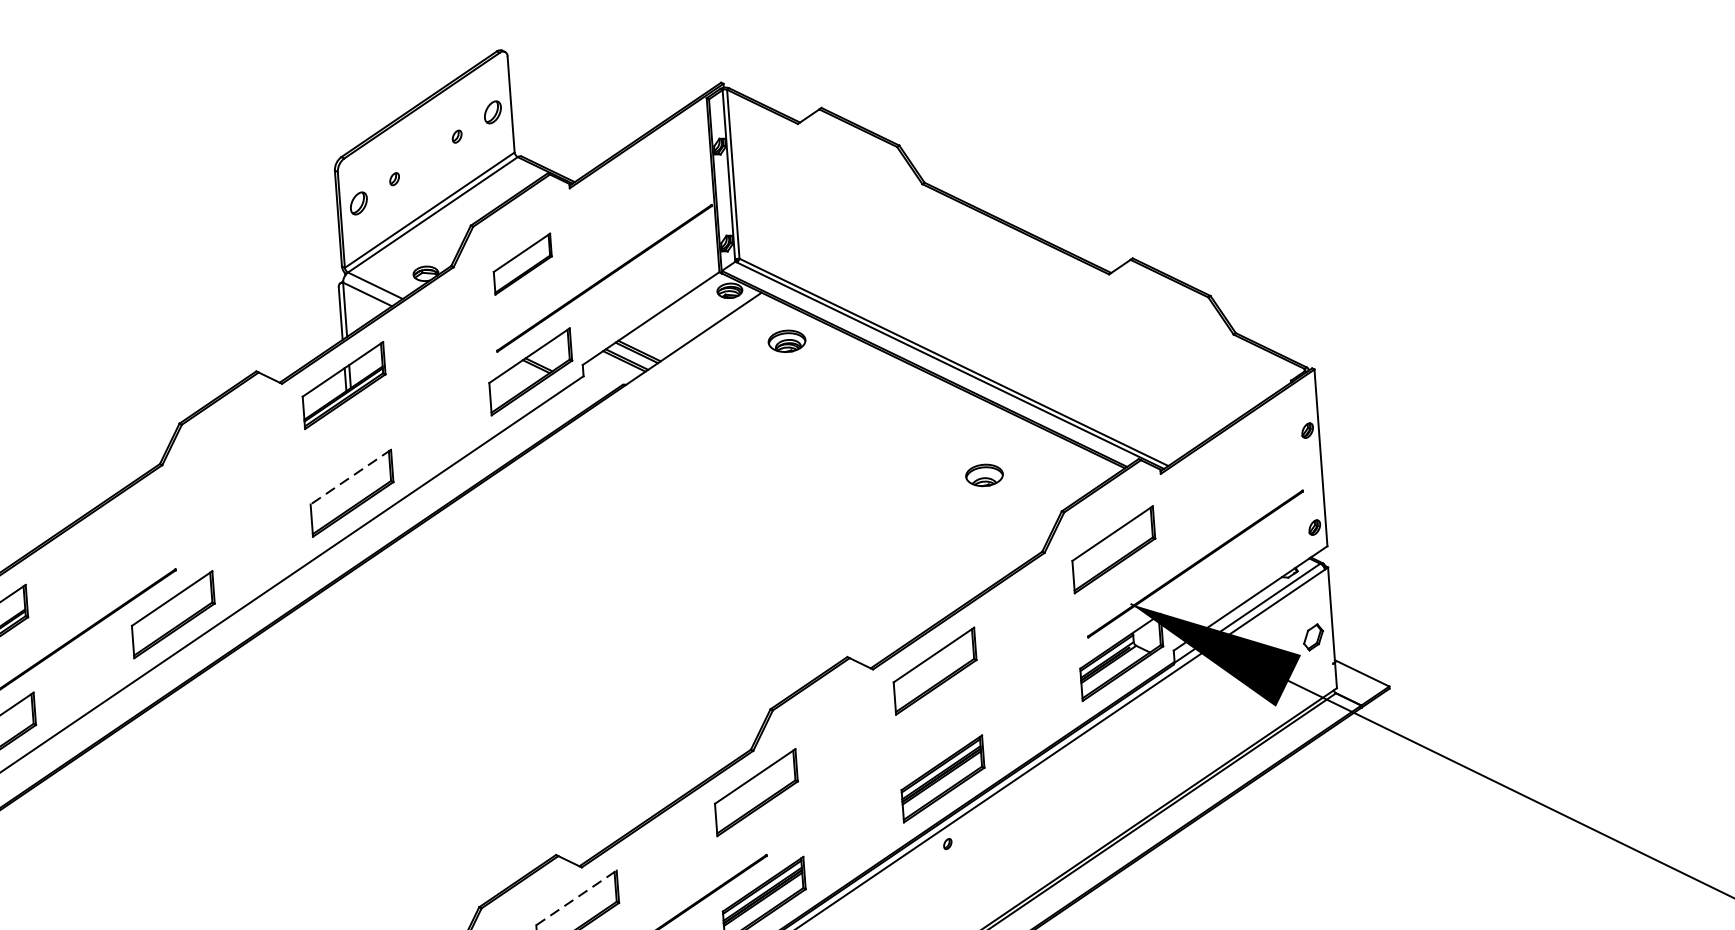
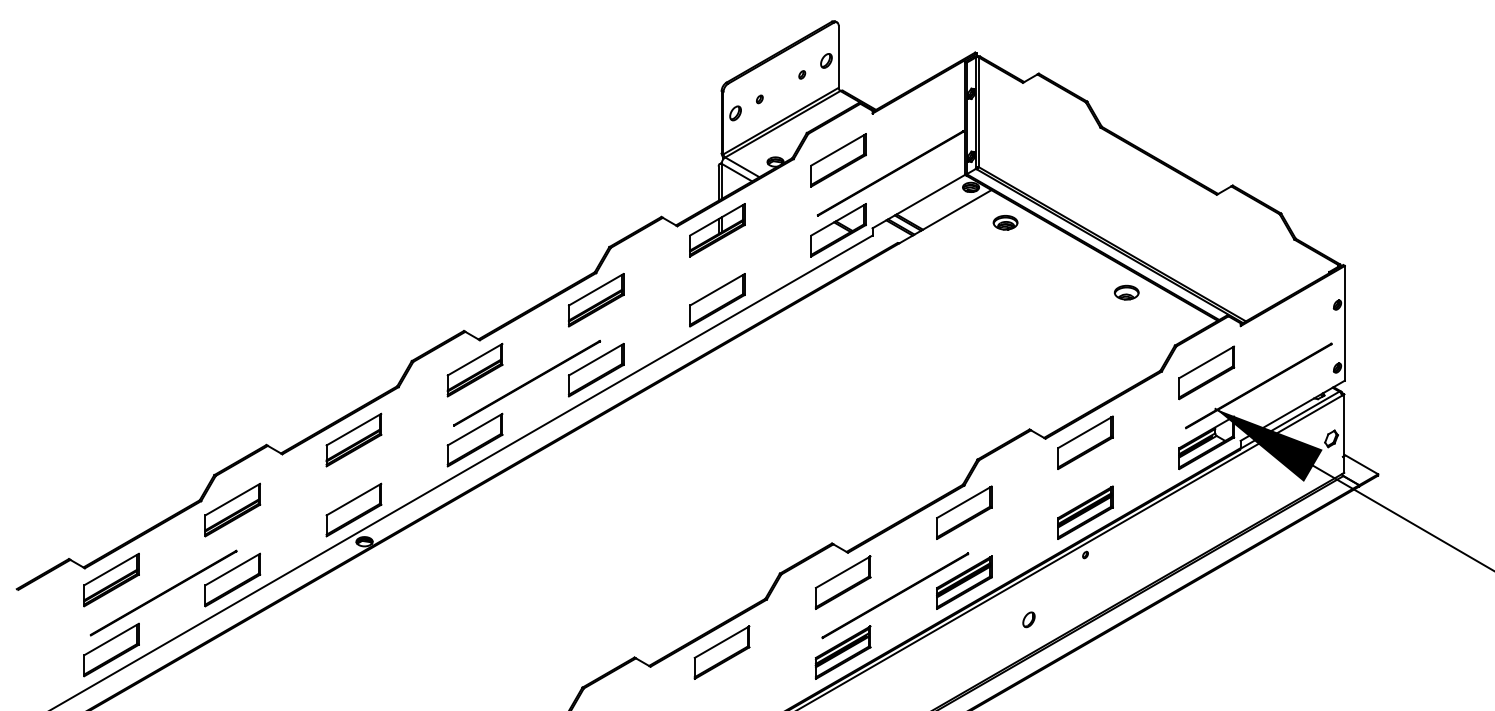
part: (522, 264) -> (838, 160), size x1.43
part: (984, 475) -> (1126, 292), moved
line: (351, 478) -> (717, 290), dashed -> solid
part: (165, 507) -> (596, 300), added
line: (576, 896) -> (843, 571), dashed -> solid

